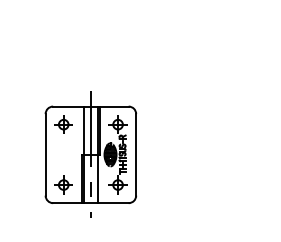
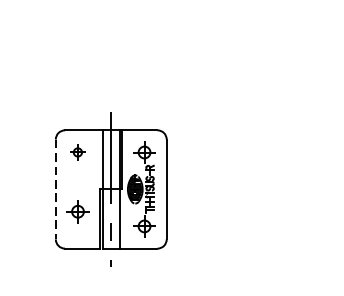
part: (63, 124) -> (77, 152), size x0.7
line: (45, 154) -> (55, 189), solid -> dashed
part: (63, 184) -> (77, 211), moved

